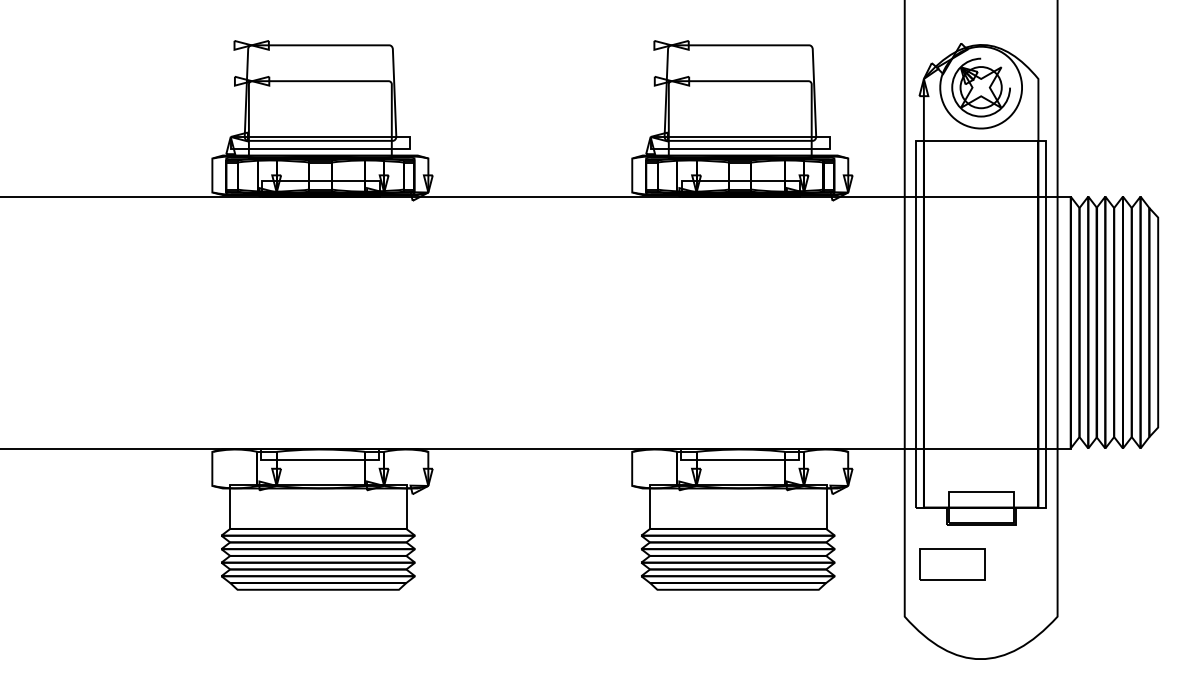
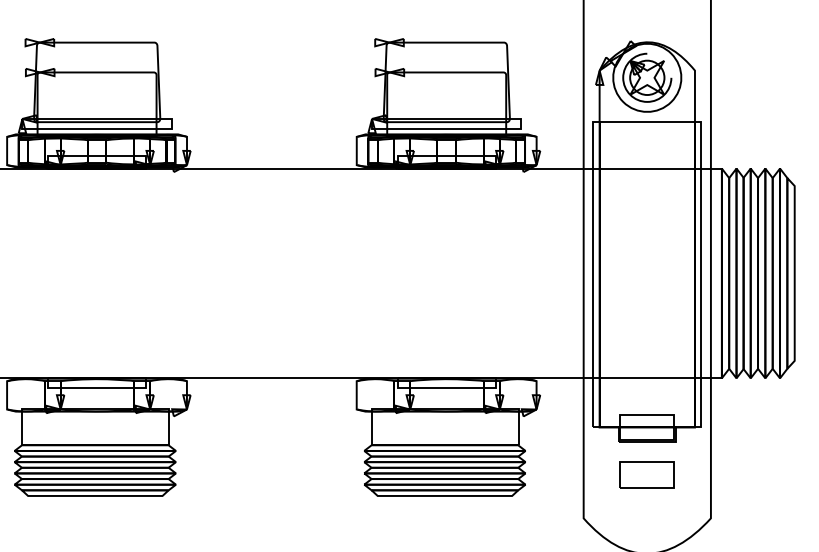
part: (952, 564) -> (647, 474), moved

